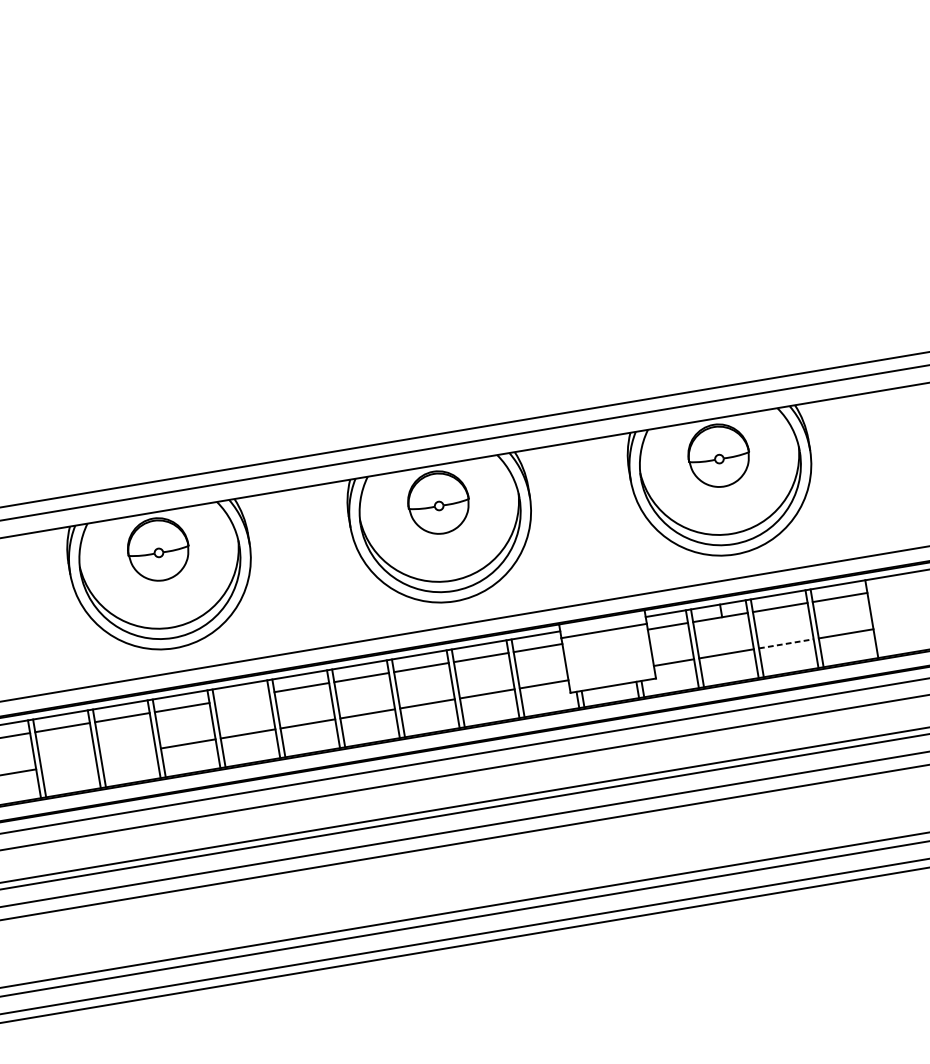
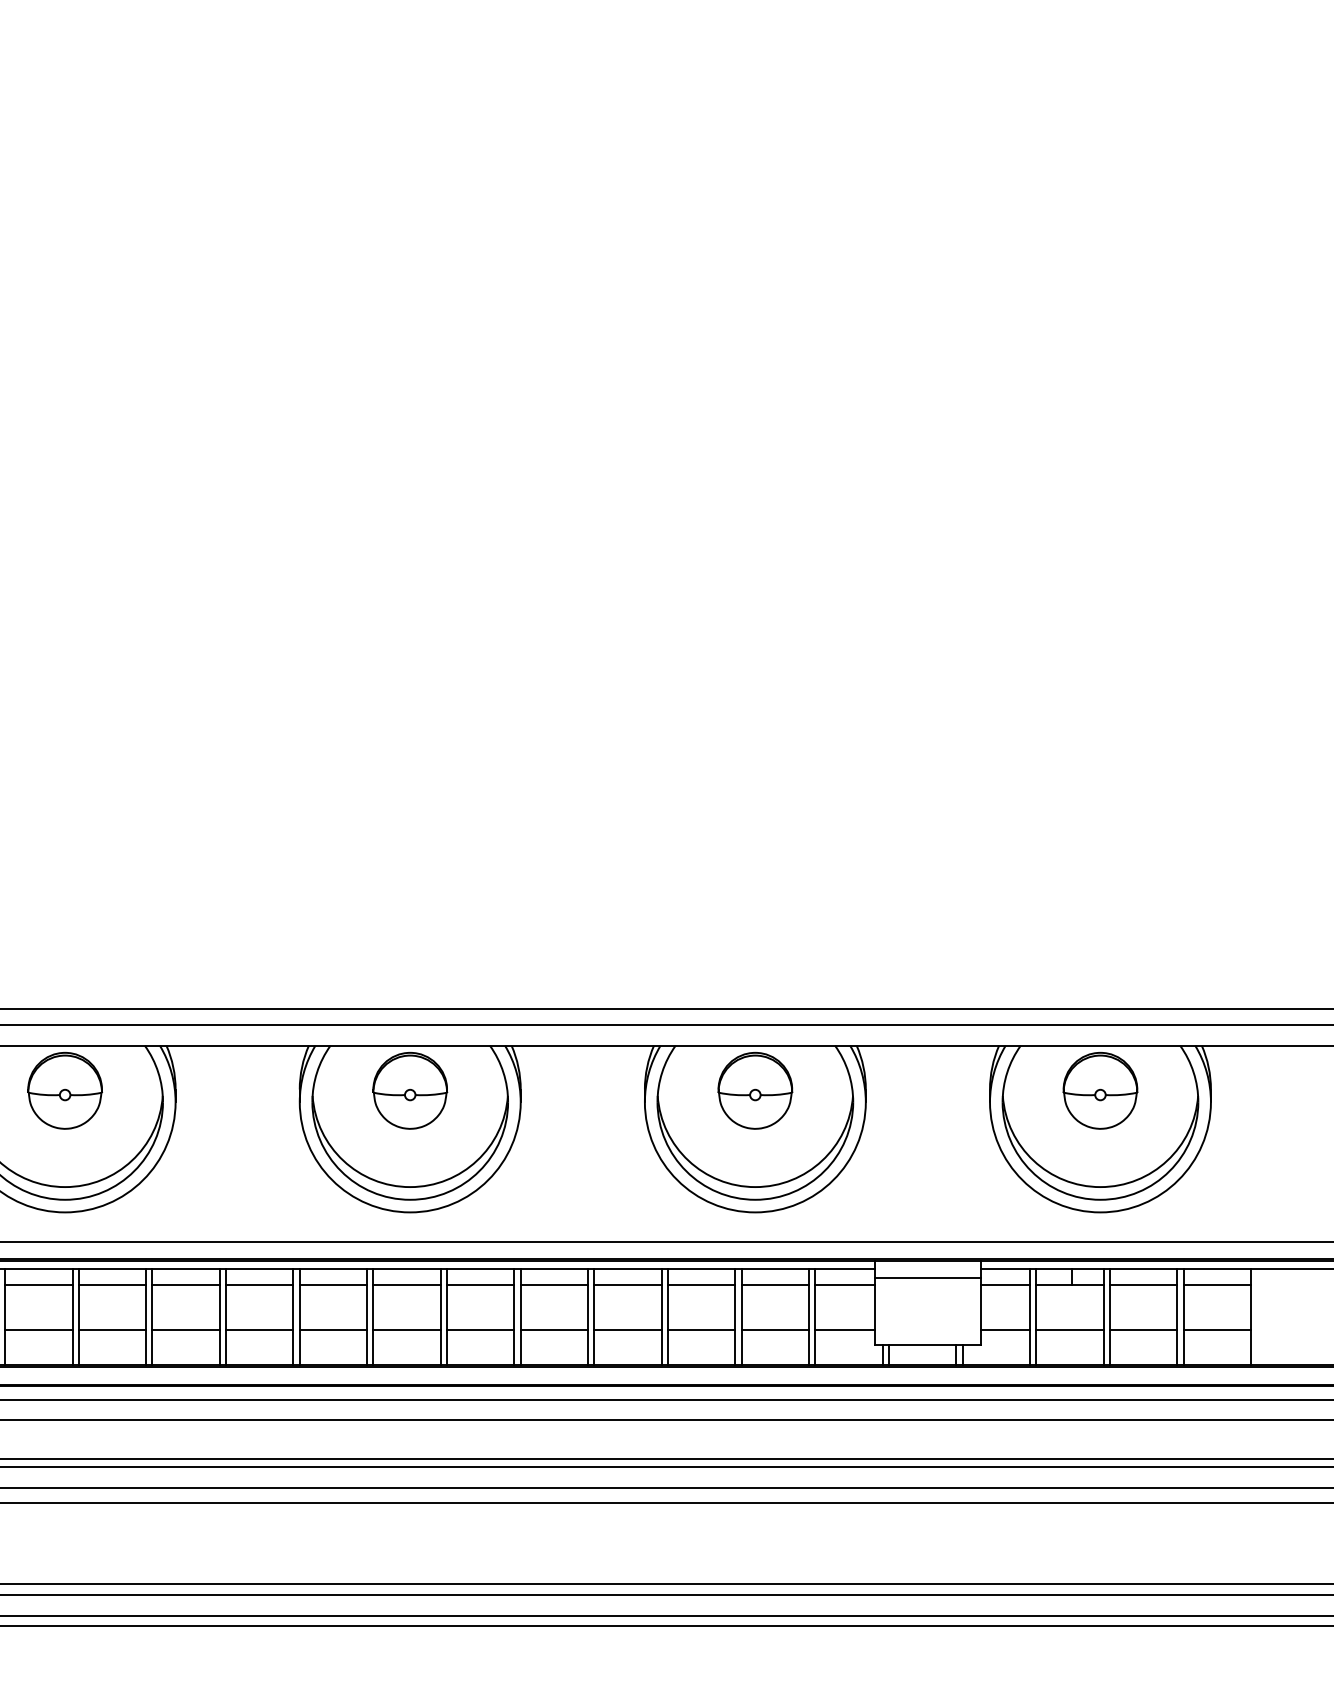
line: (786, 643) -> (1143, 1329), dashed -> solid
line: (241, 698) -> (480, 1285), added
line: (128, 753) -> (333, 1329), added
line: (68, 763) -> (259, 1329), added

